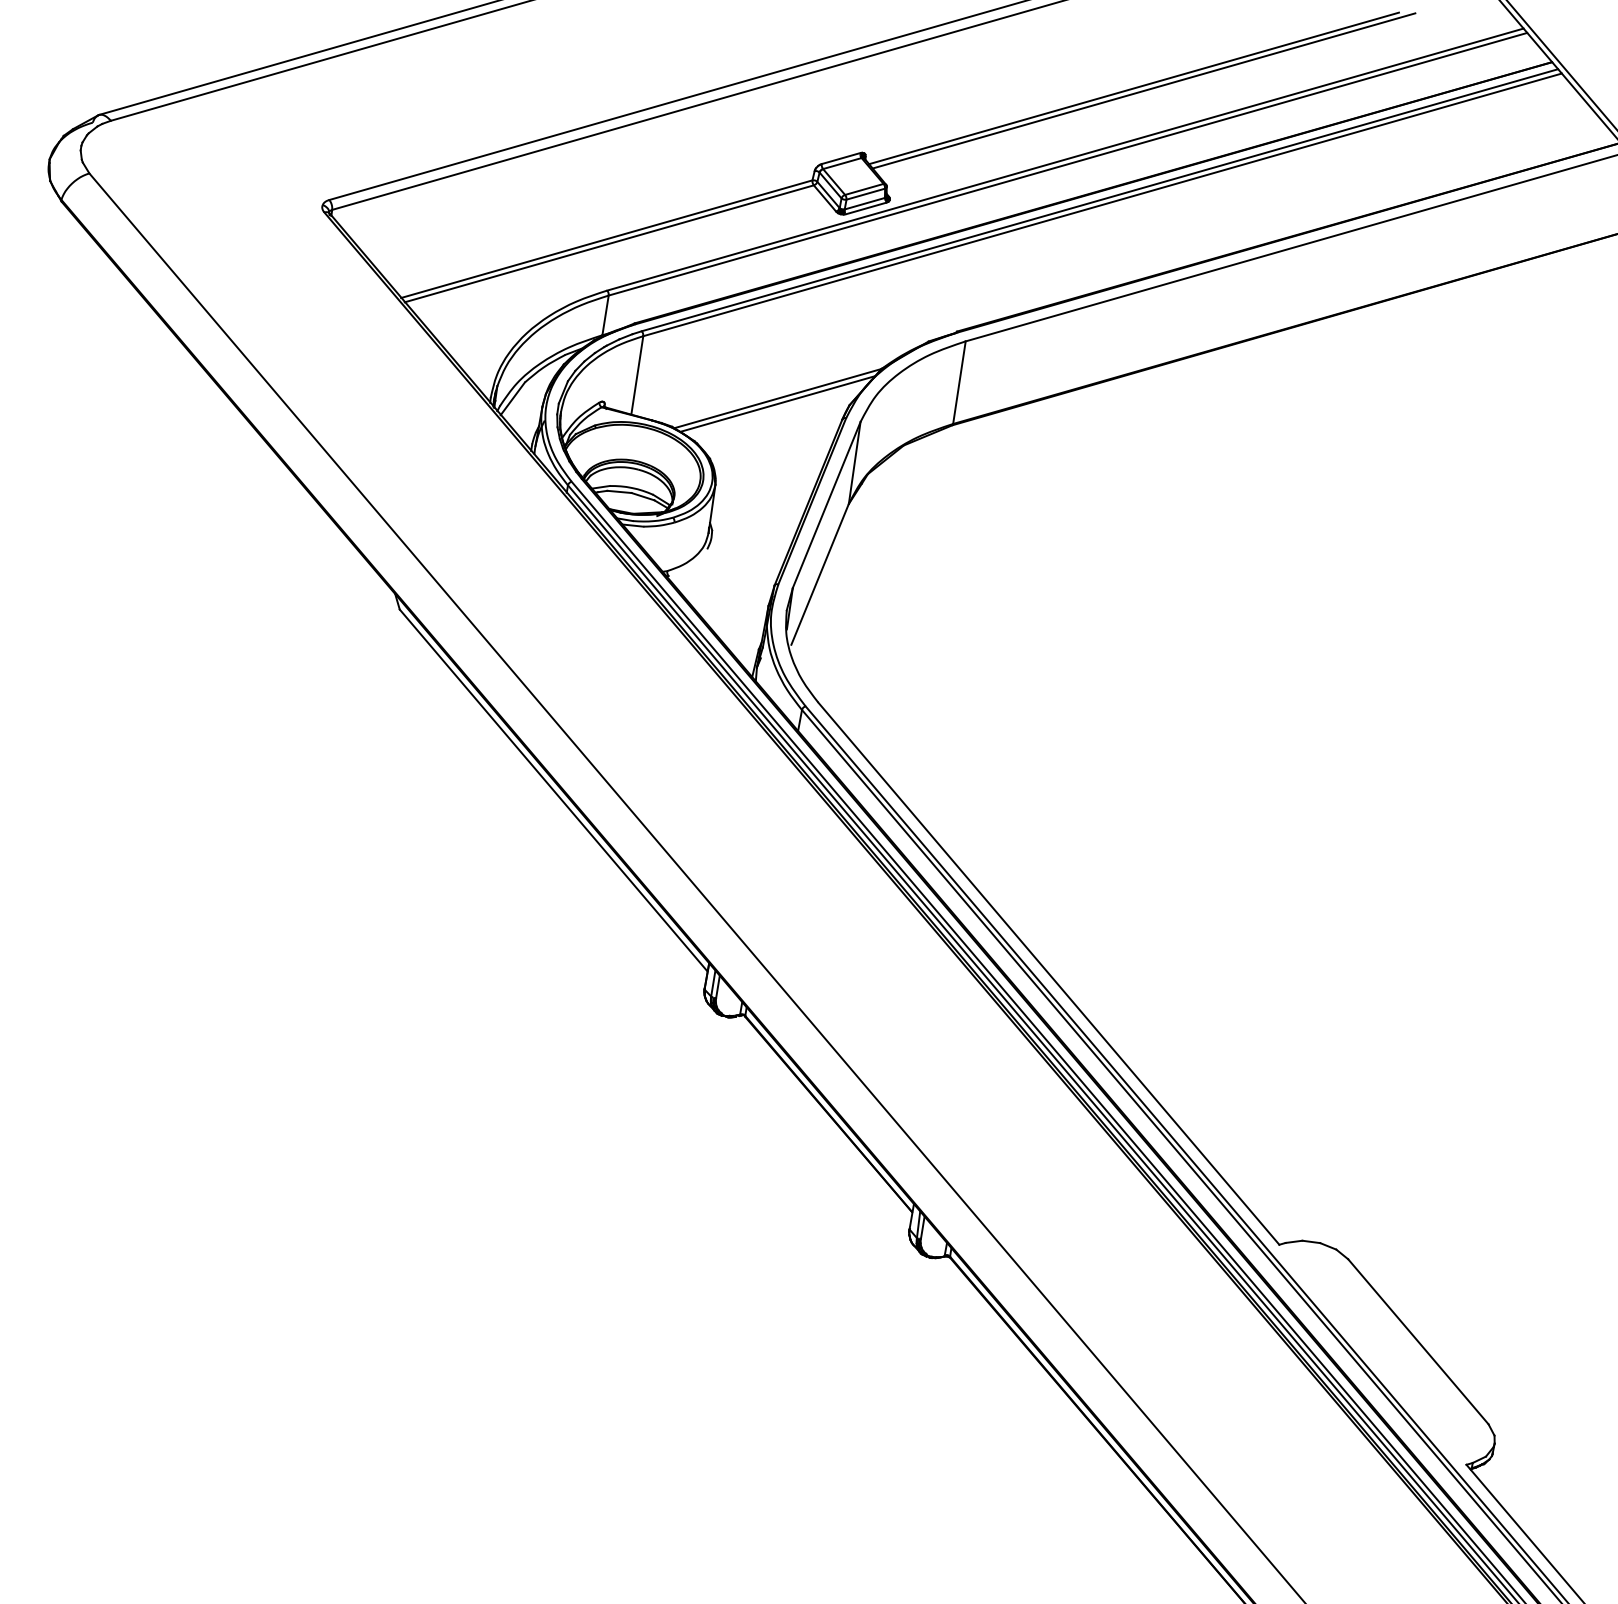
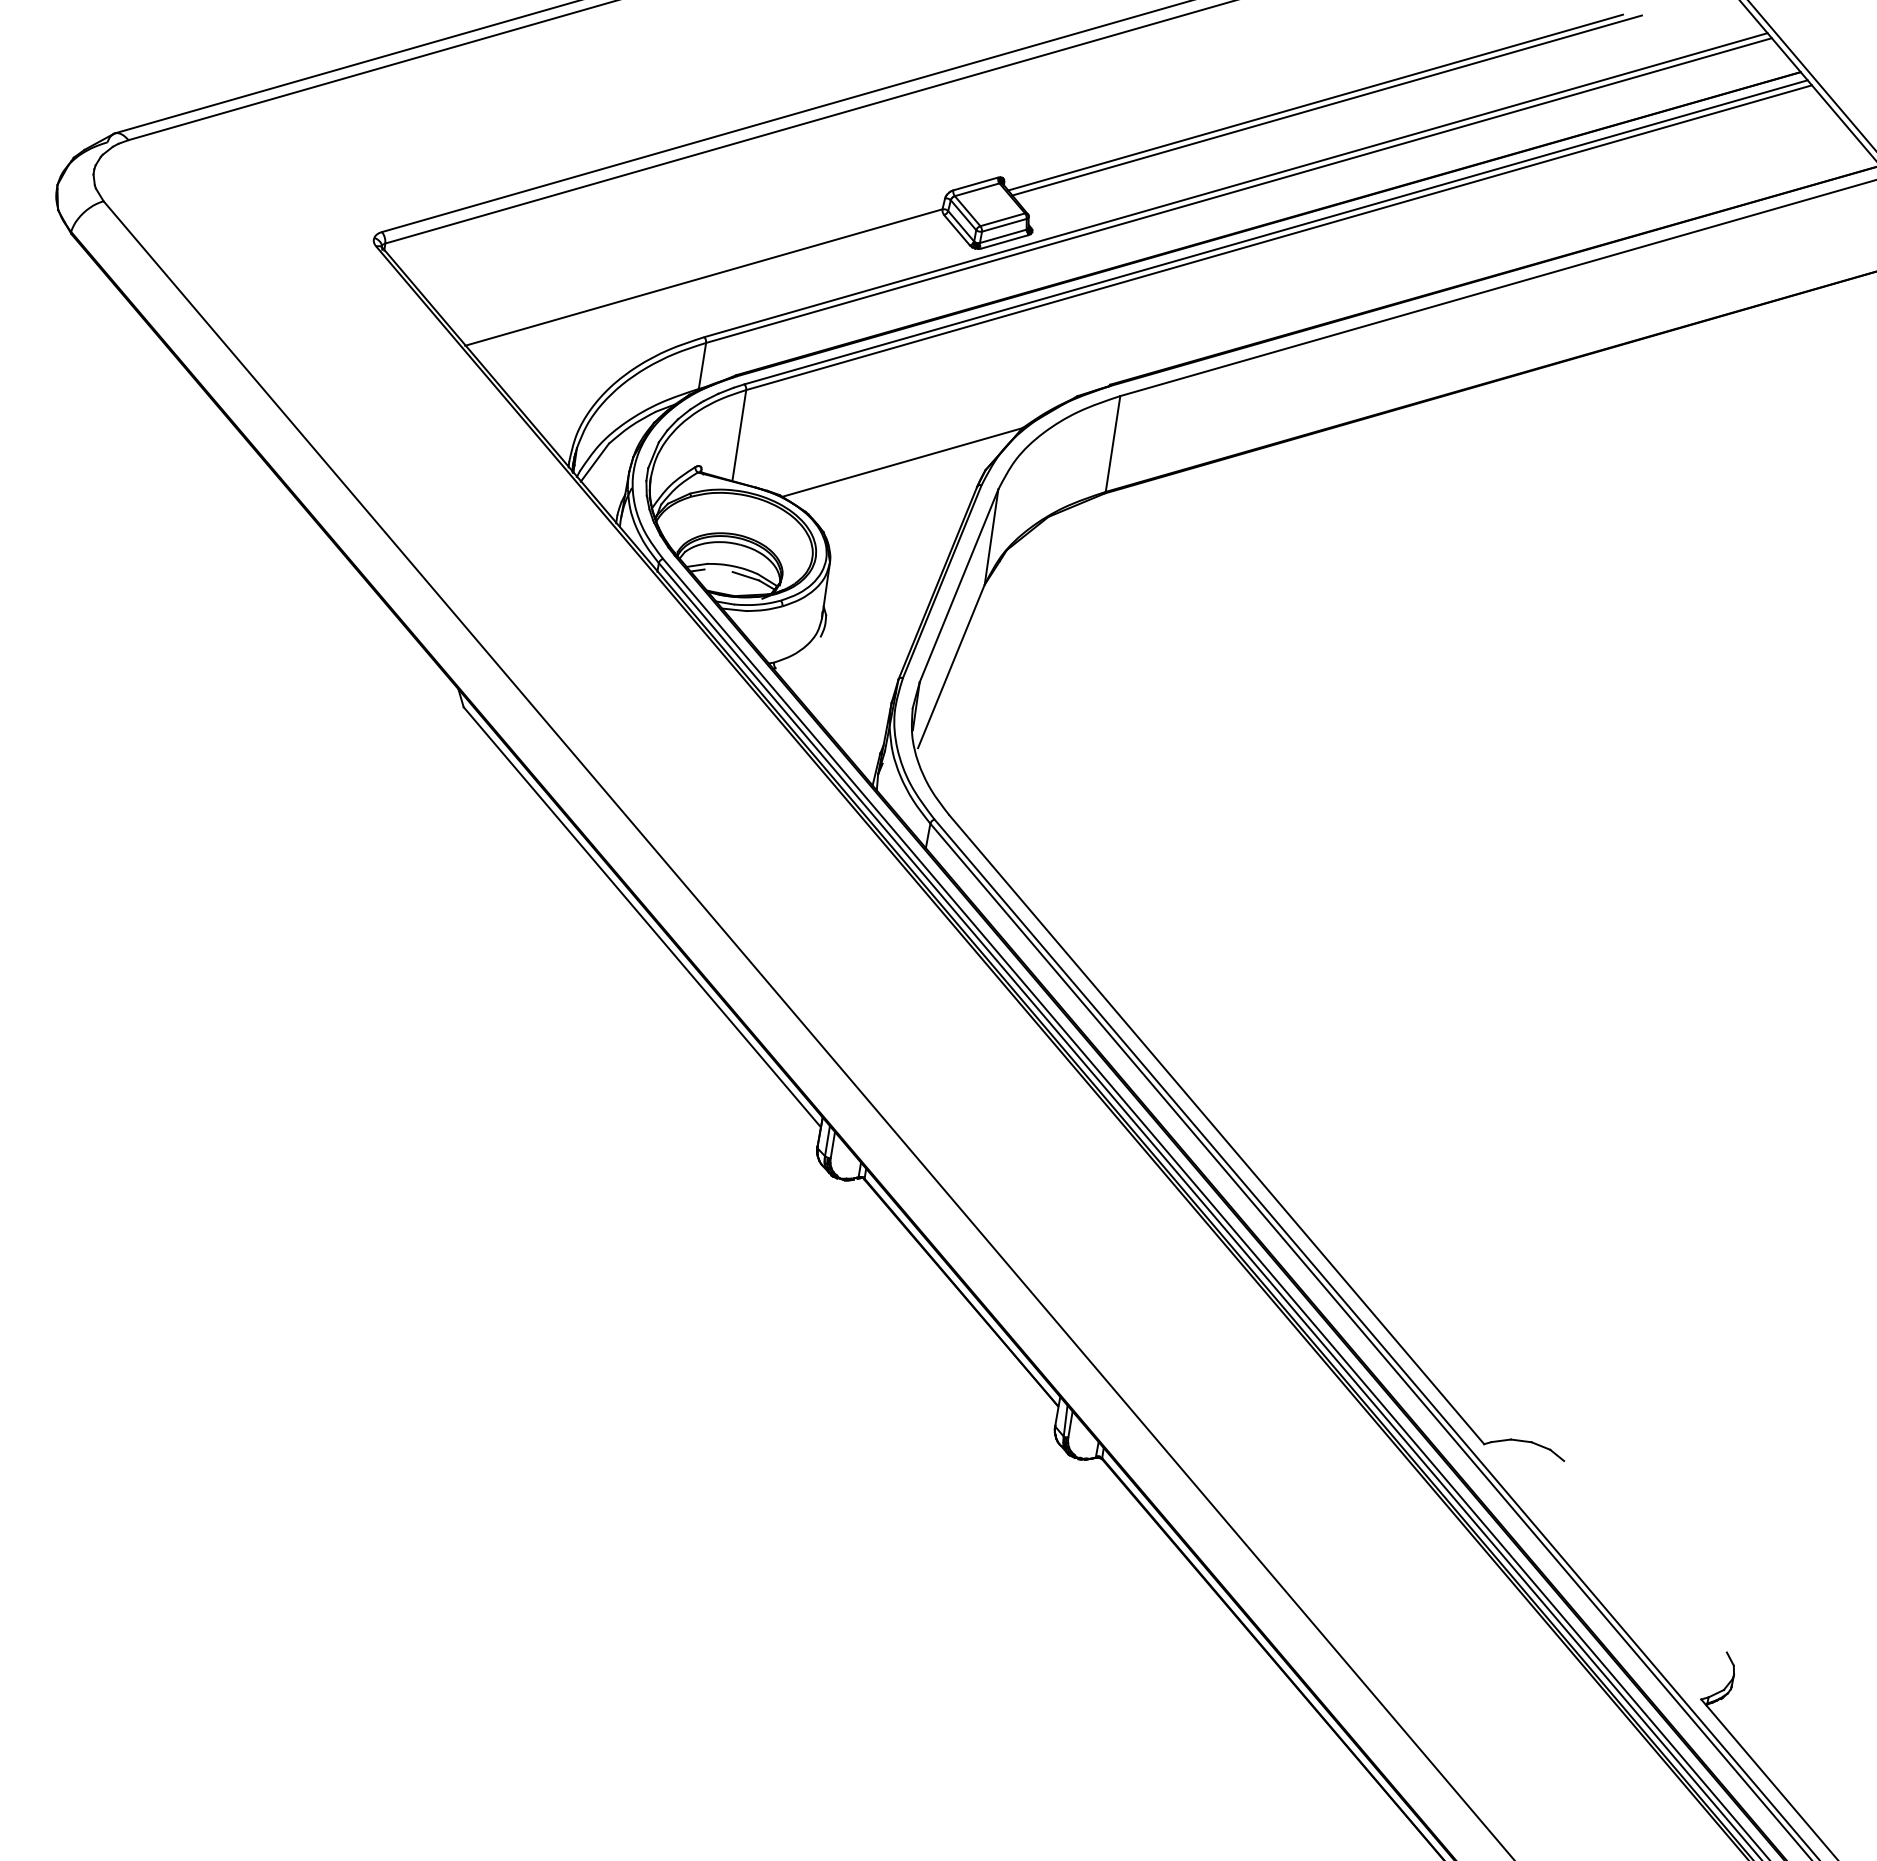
line: (608, 243) -> (705, 282), removed
line: (777, 403) -> (901, 468), removed
line: (619, 491) -> (718, 570), removed
line: (1418, 1341) -> (1645, 1556), removed

